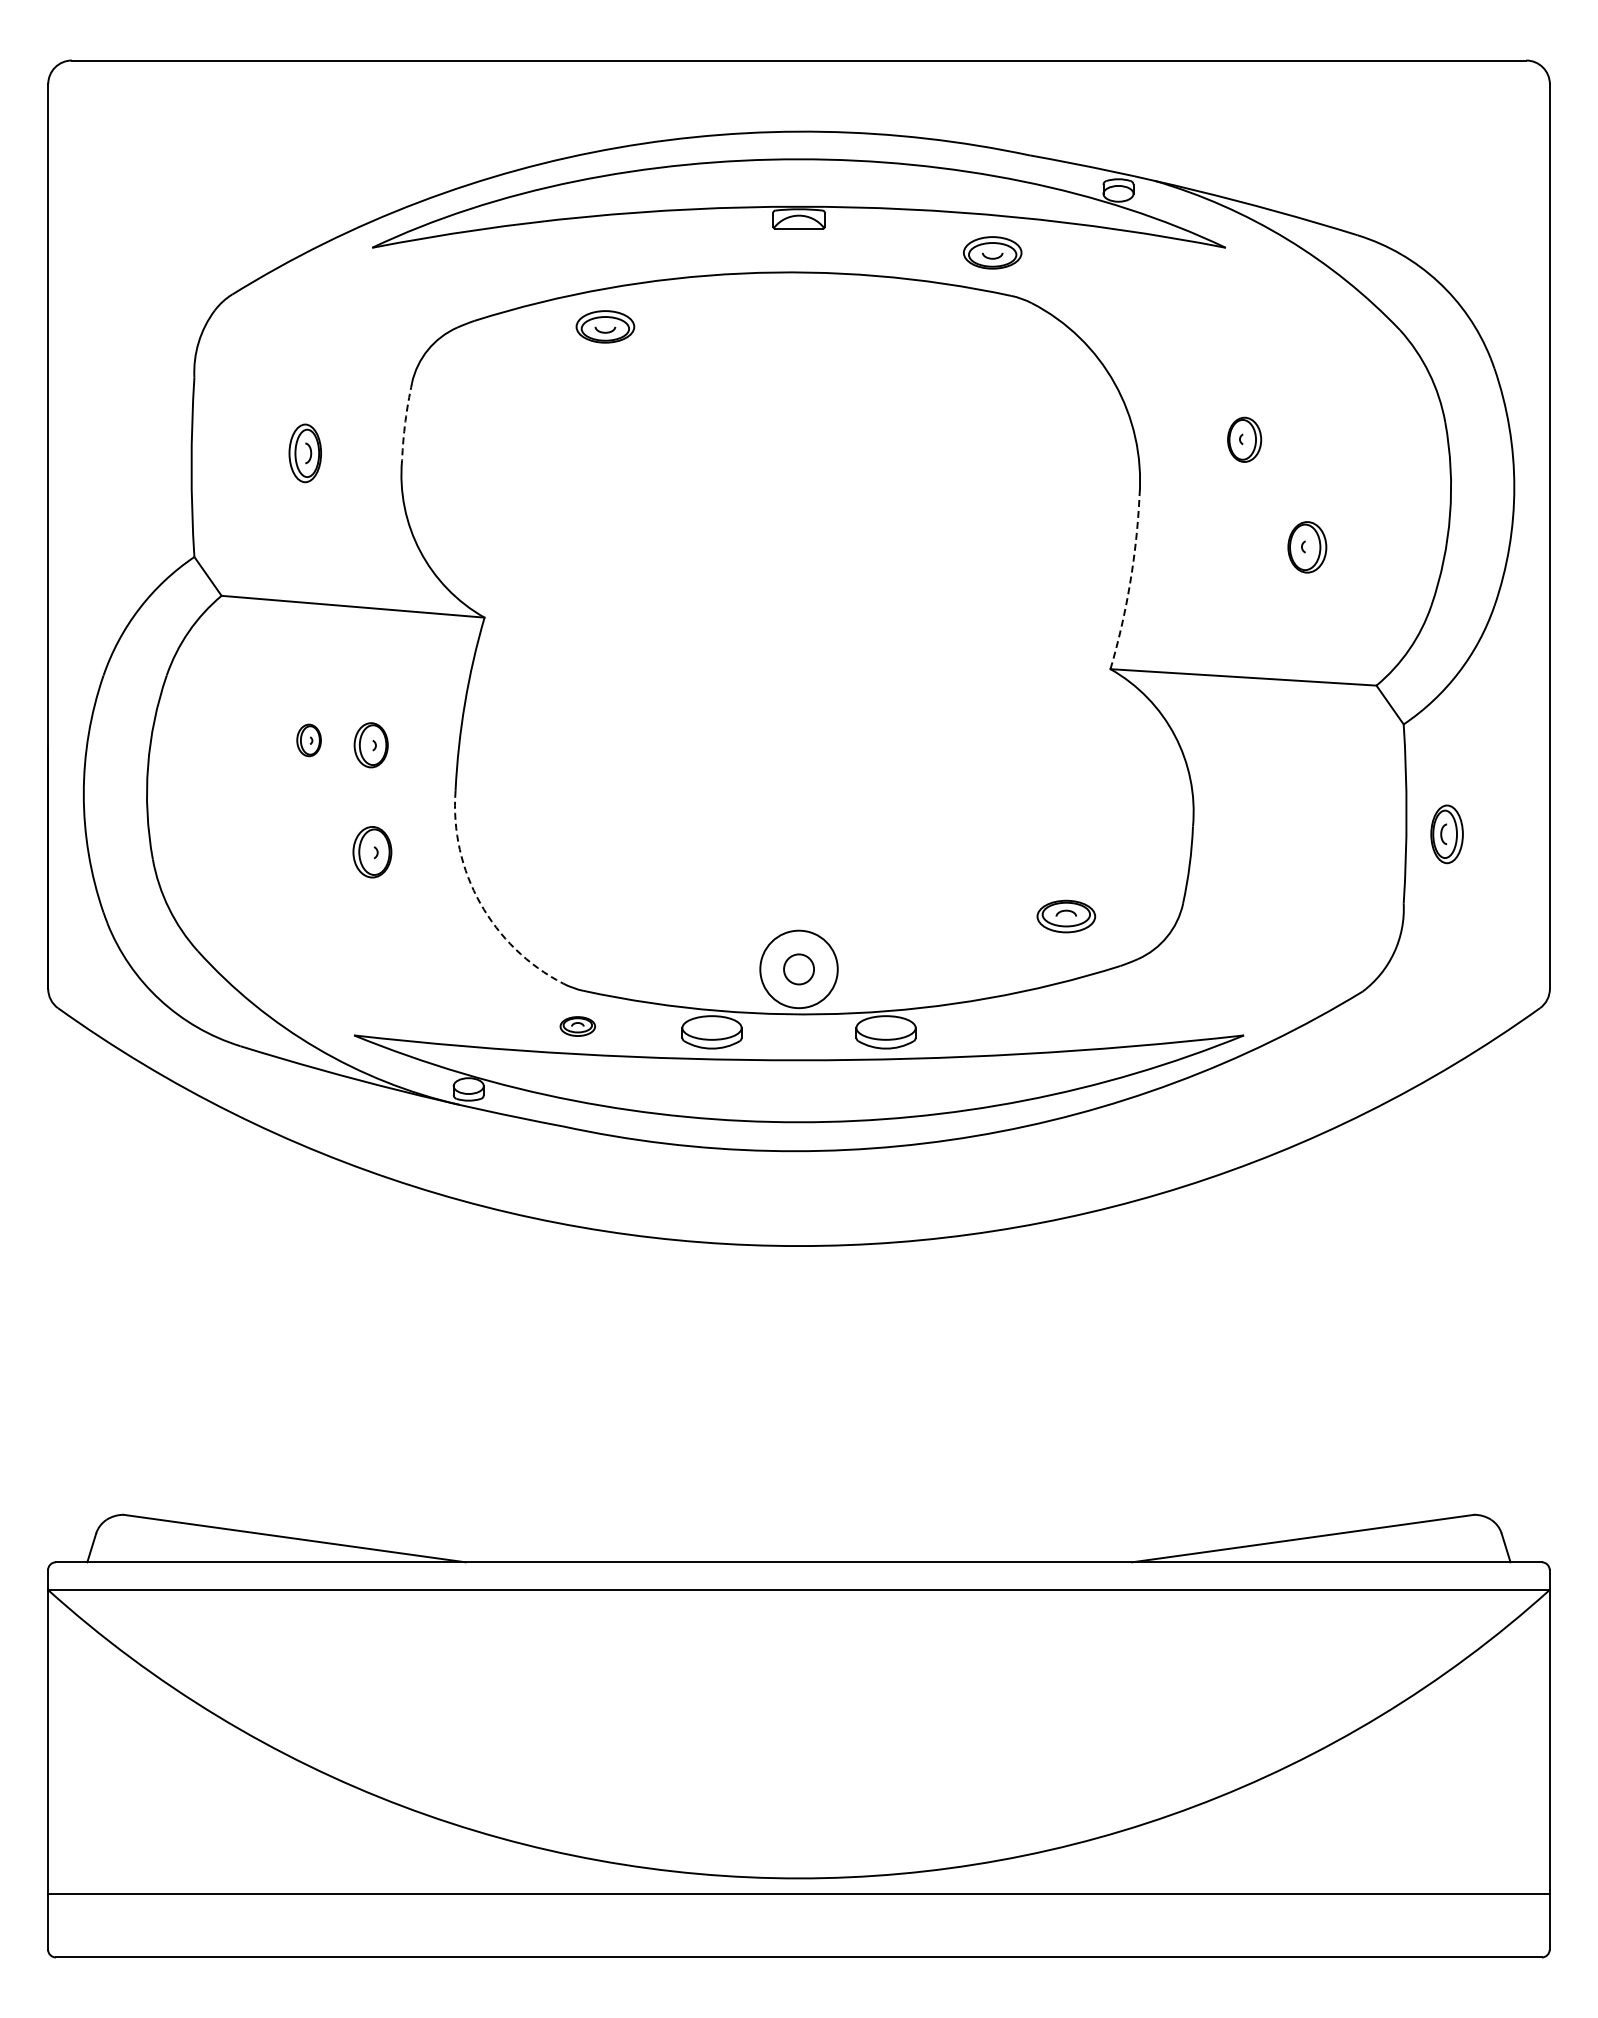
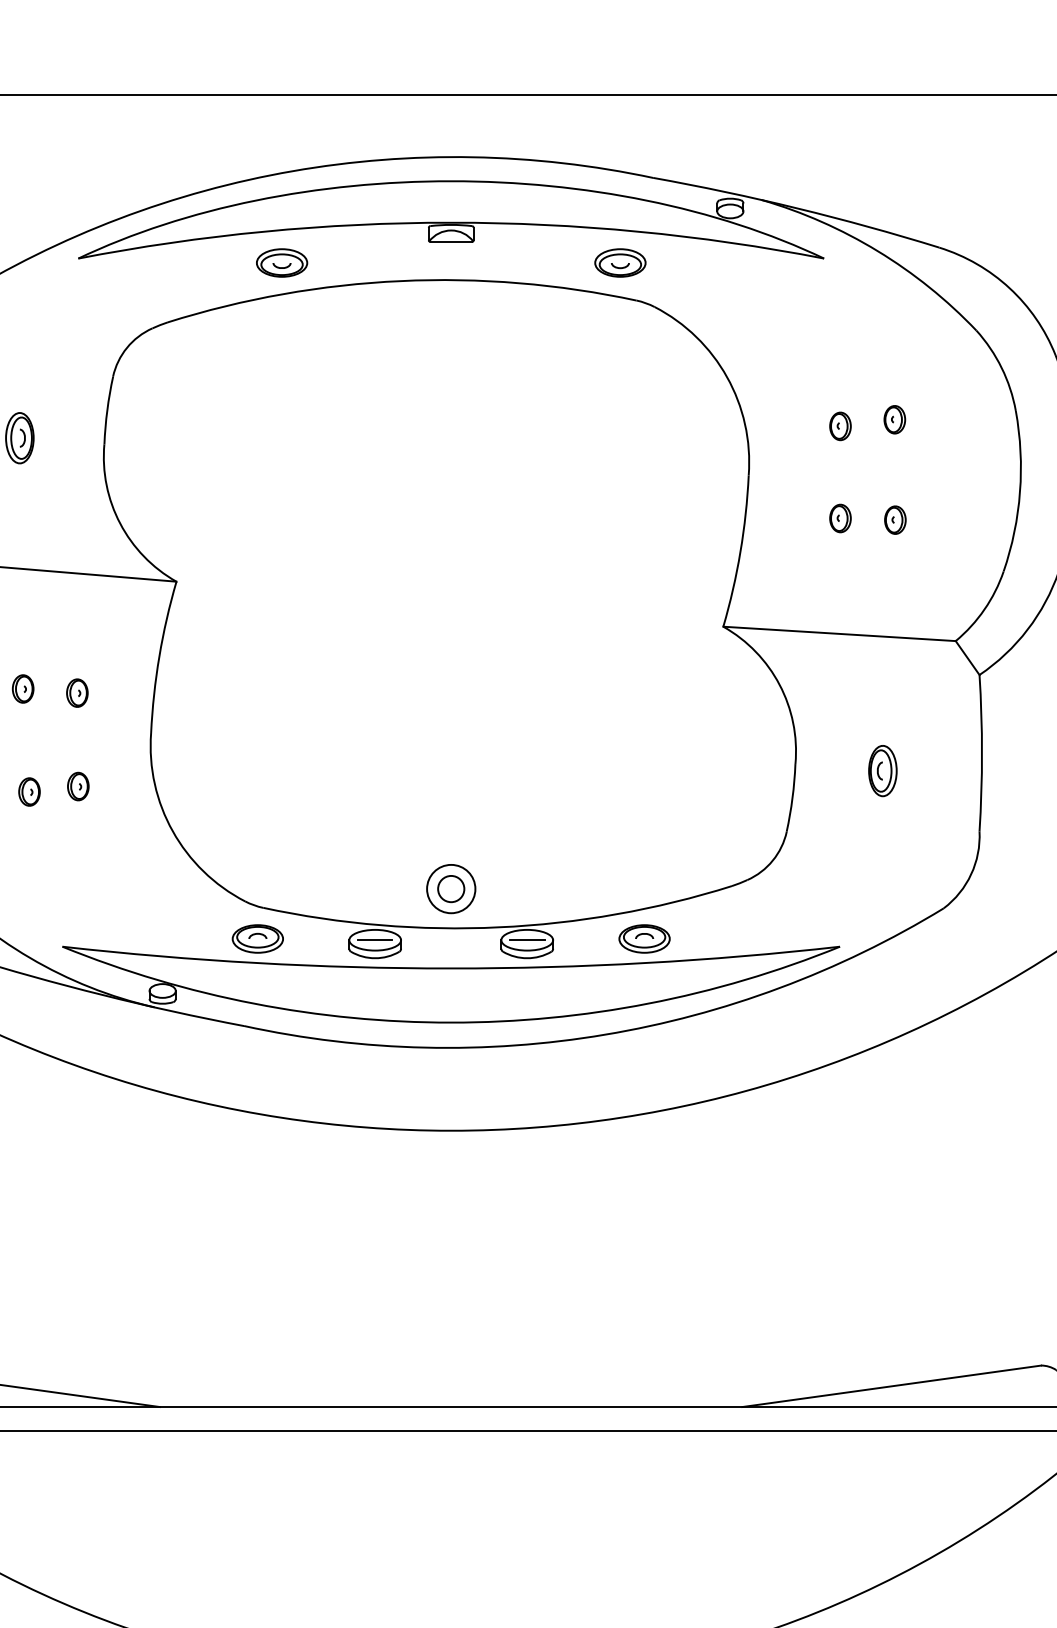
part: (605, 326) -> (282, 262), moved
arc: (405, 421) -> (107, 410), dashed -> solid
part: (1306, 431) -> (894, 419), added
part: (1244, 439) -> (840, 426), size x0.71
part: (1244, 544) -> (840, 517), added
part: (1307, 546) -> (895, 519), size x0.62
arc: (1130, 583) -> (740, 551), dashed -> solid
part: (370, 744) -> (76, 692), size x0.71
part: (1446, 834) -> (882, 771), moved
part: (371, 851) -> (77, 786), size x0.62
part: (316, 858) -> (29, 792), added
arc: (480, 903) -> (172, 831), dashed -> solid
part: (1066, 916) -> (644, 938), moved
circle: (798, 969) -> (450, 889), size x0.71
part: (577, 1026) -> (257, 938), size x1.67
line: (711, 1028) -> (374, 940), added
line: (885, 1028) -> (526, 940), added

